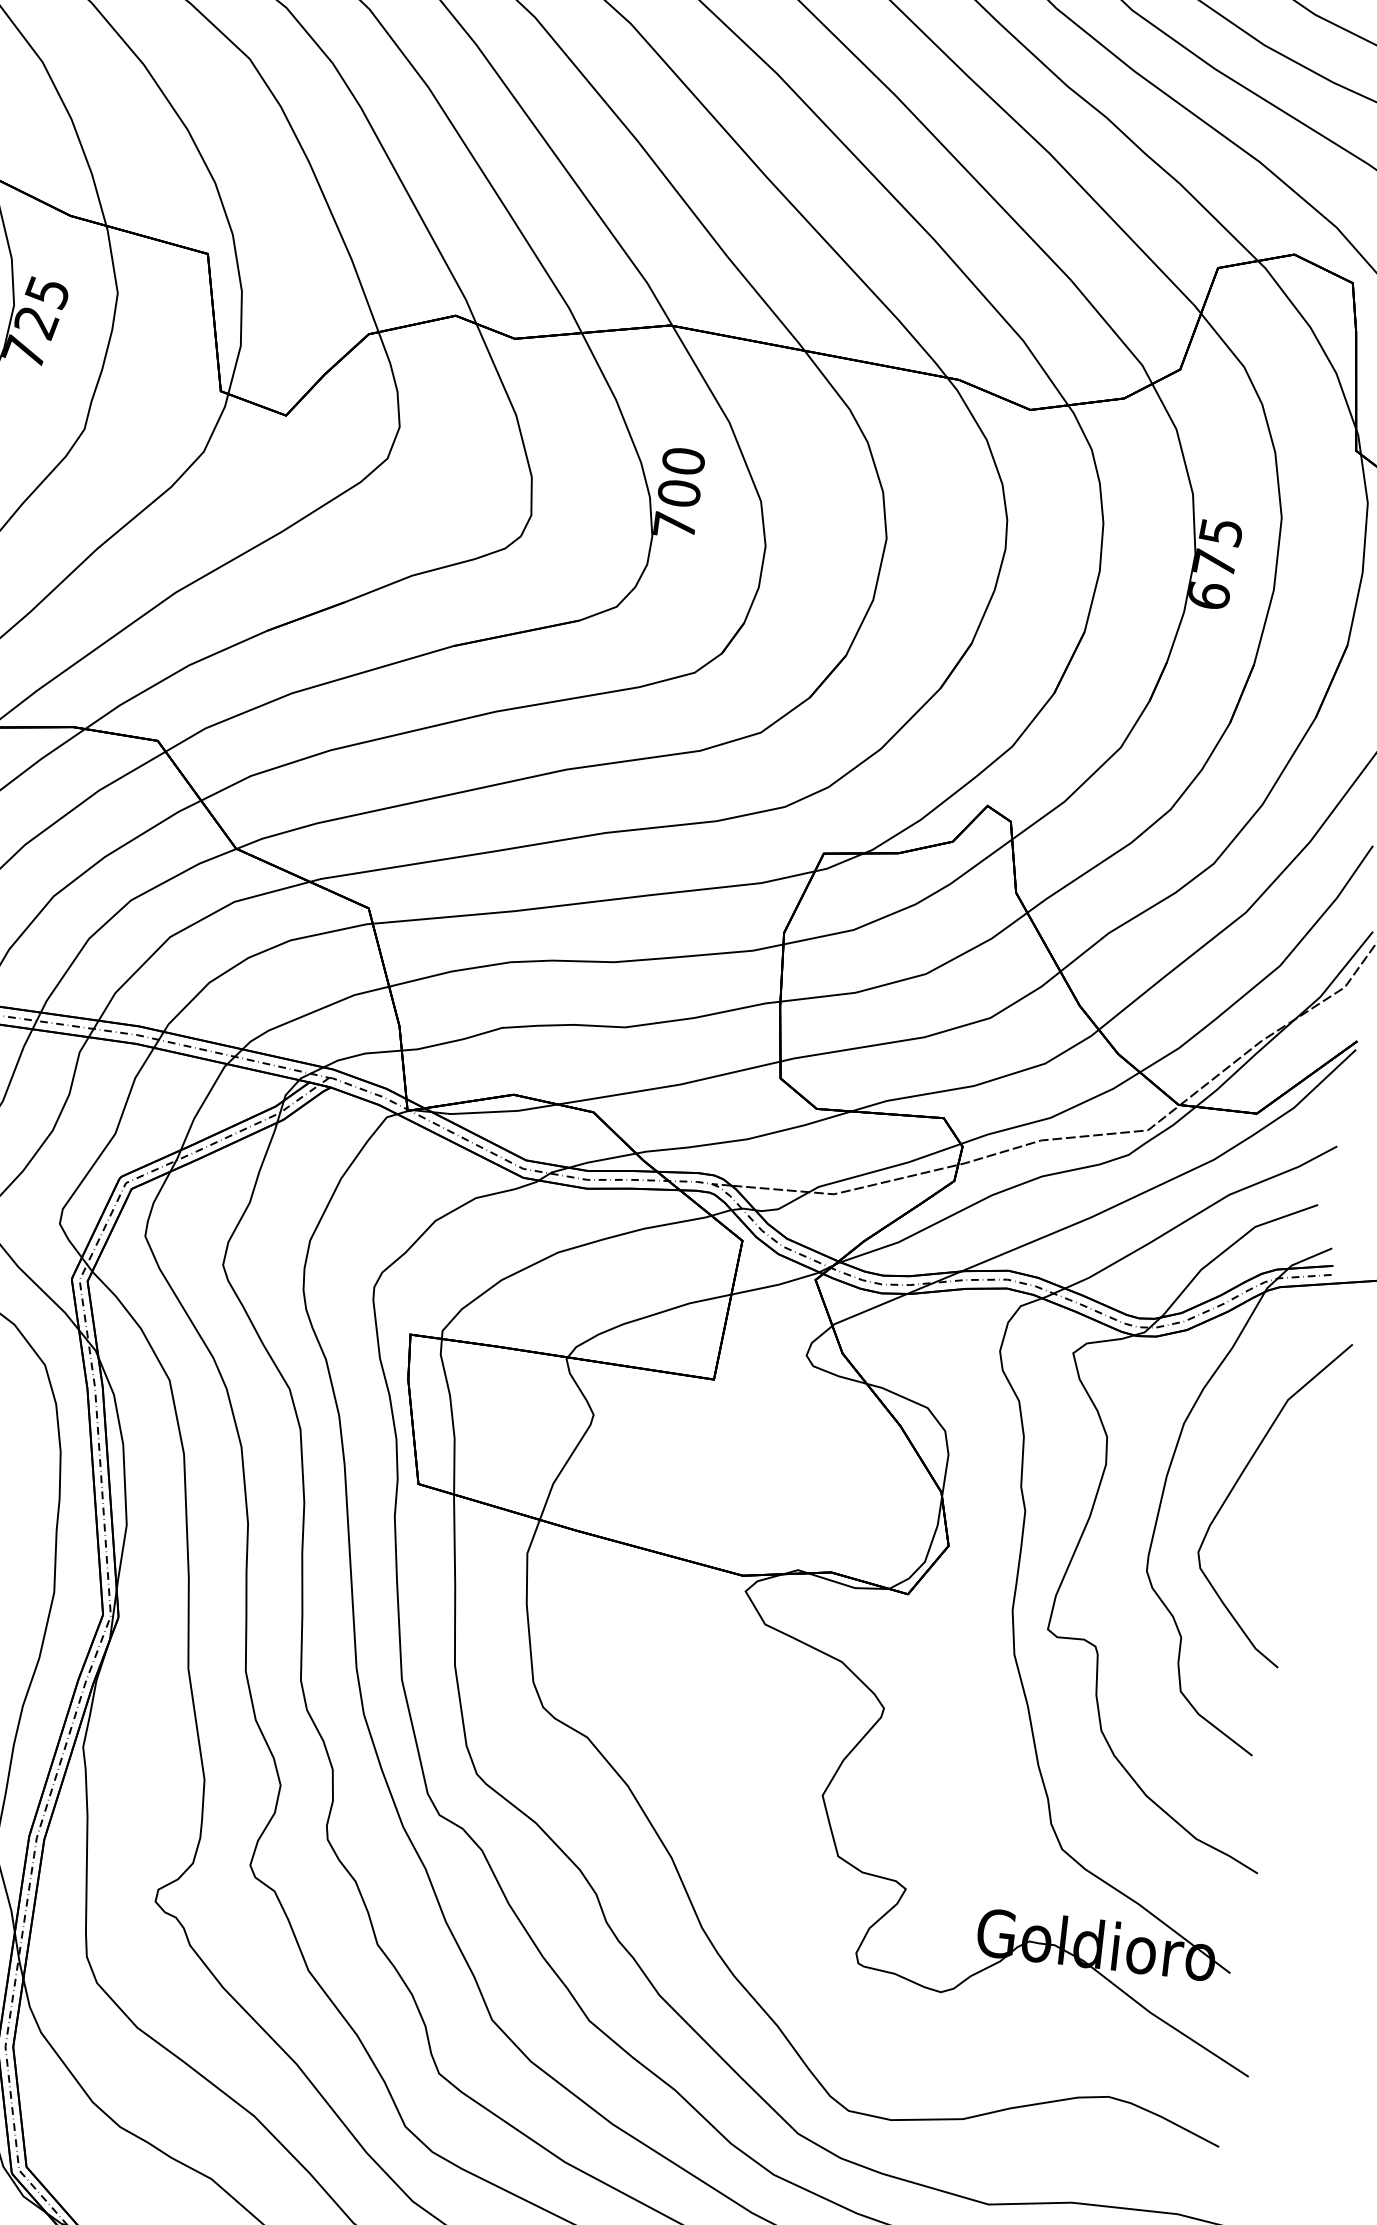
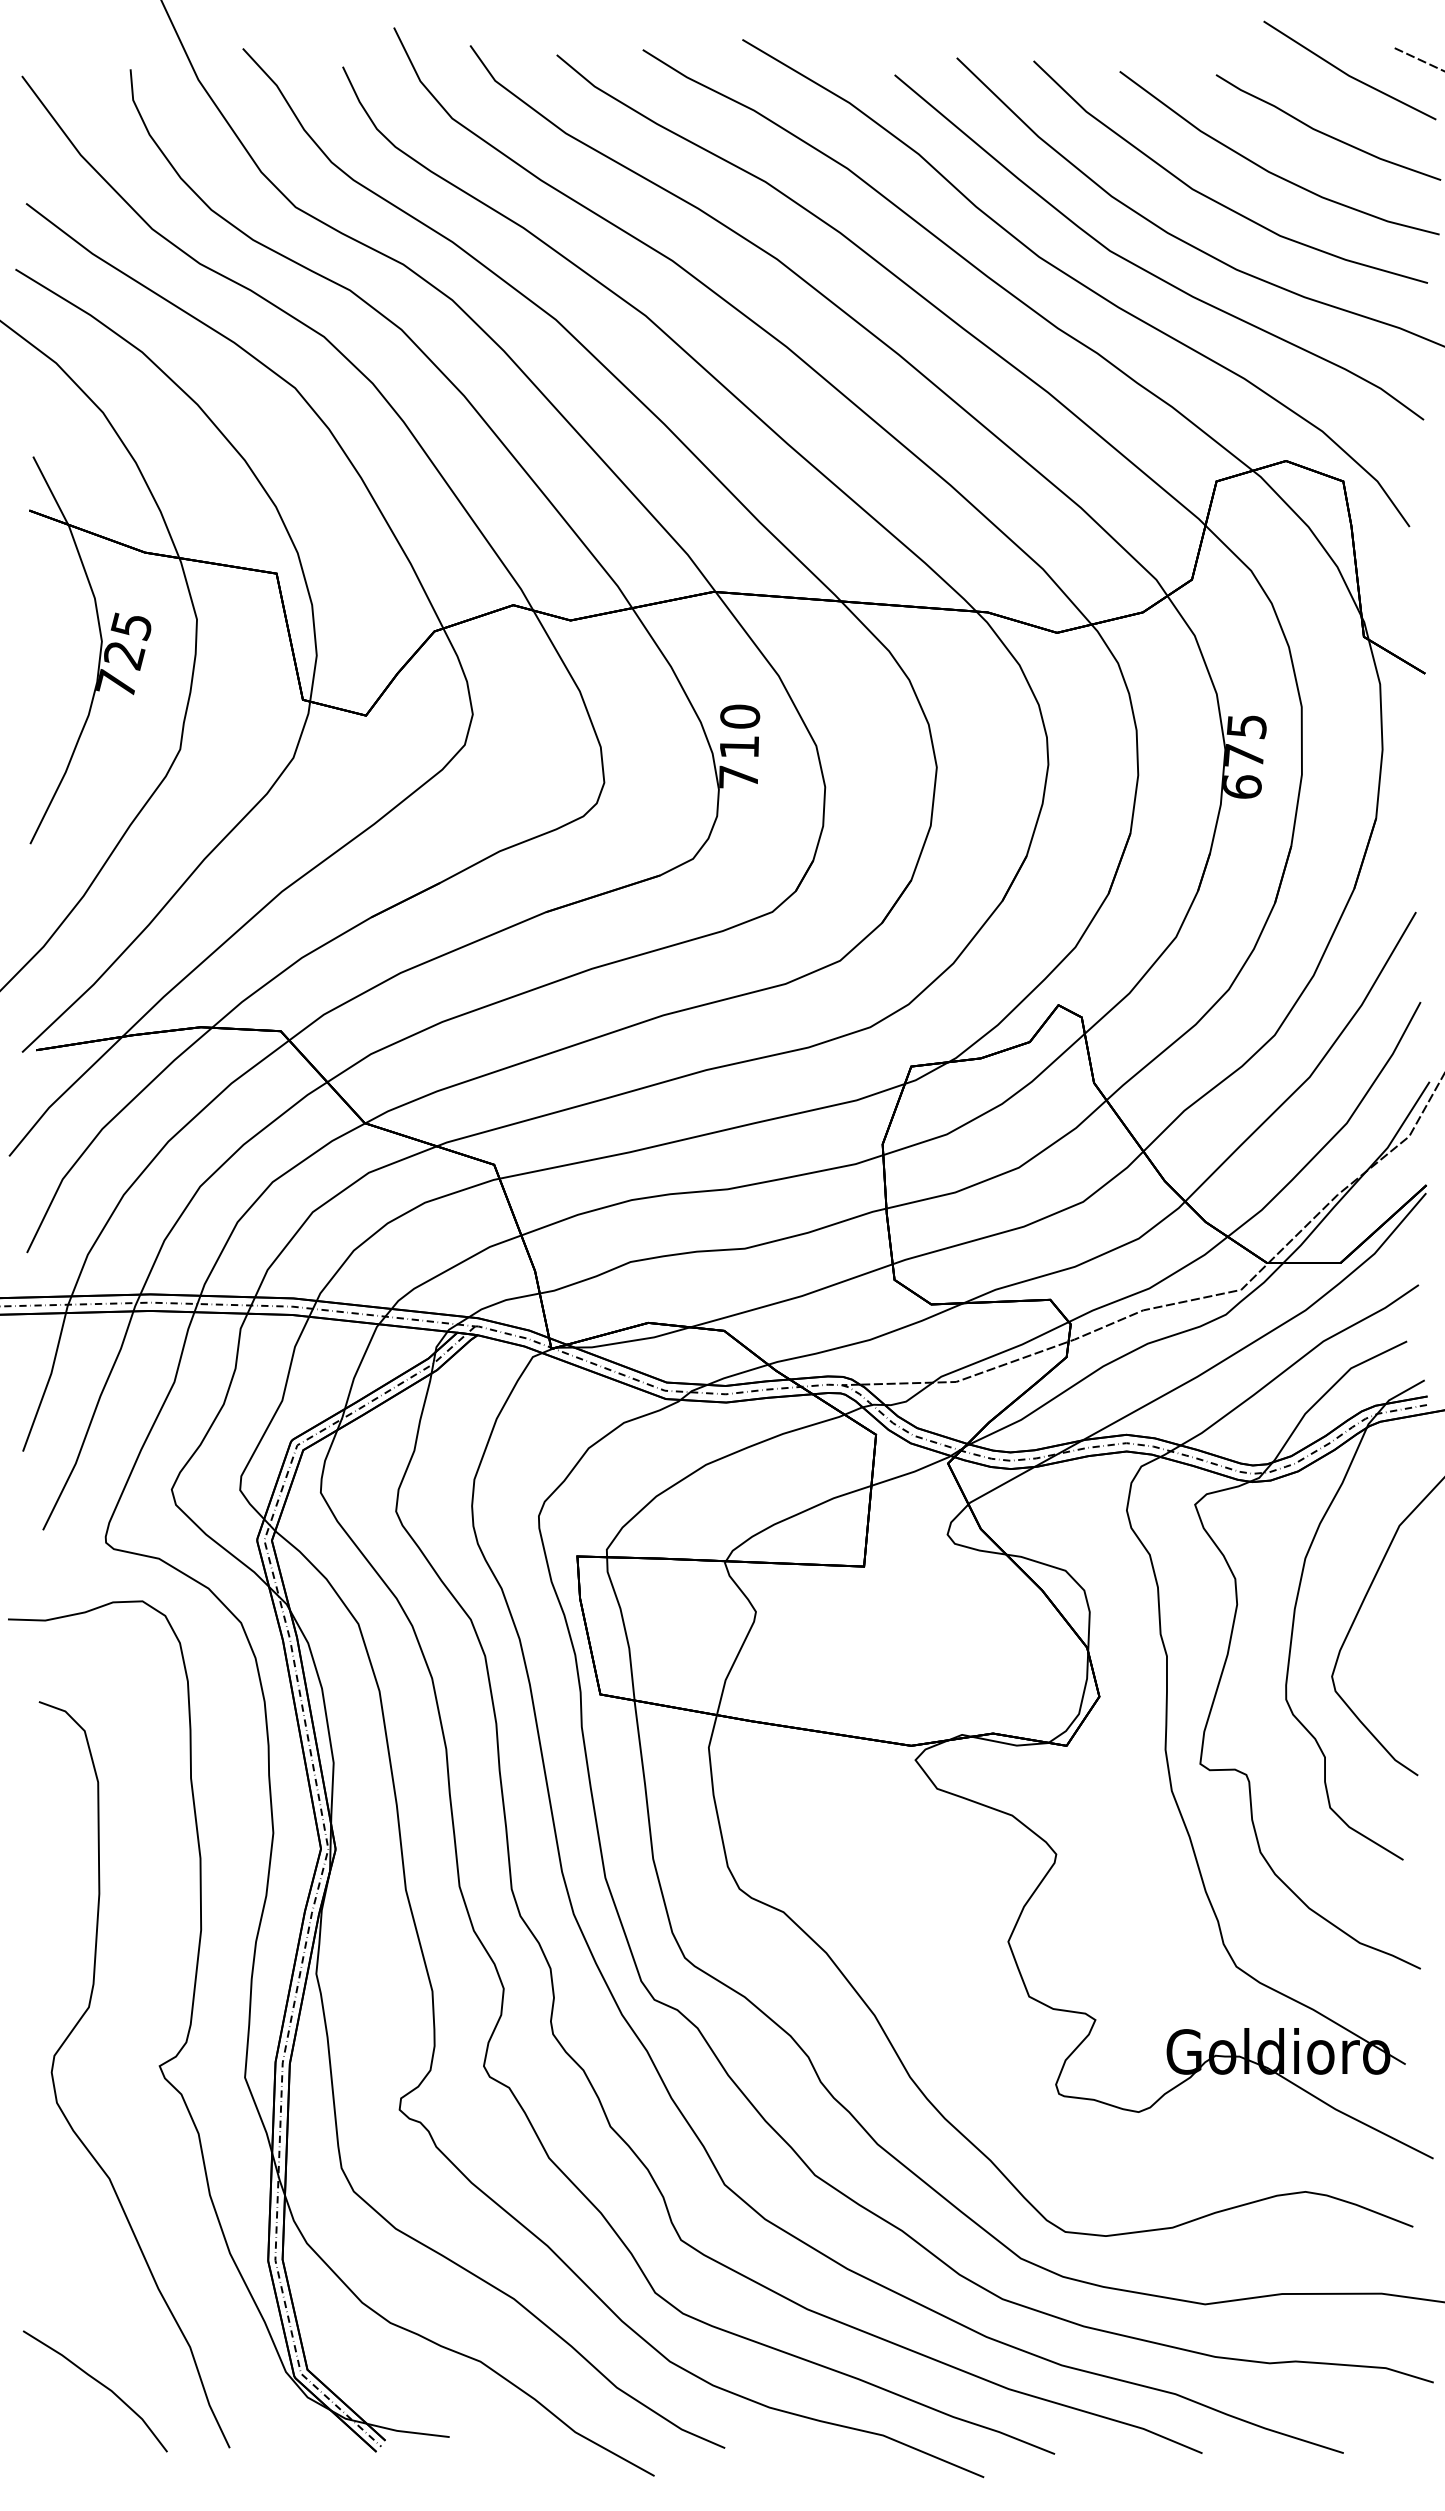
text: (679, 492) -> (739, 746), 700 -> 710

